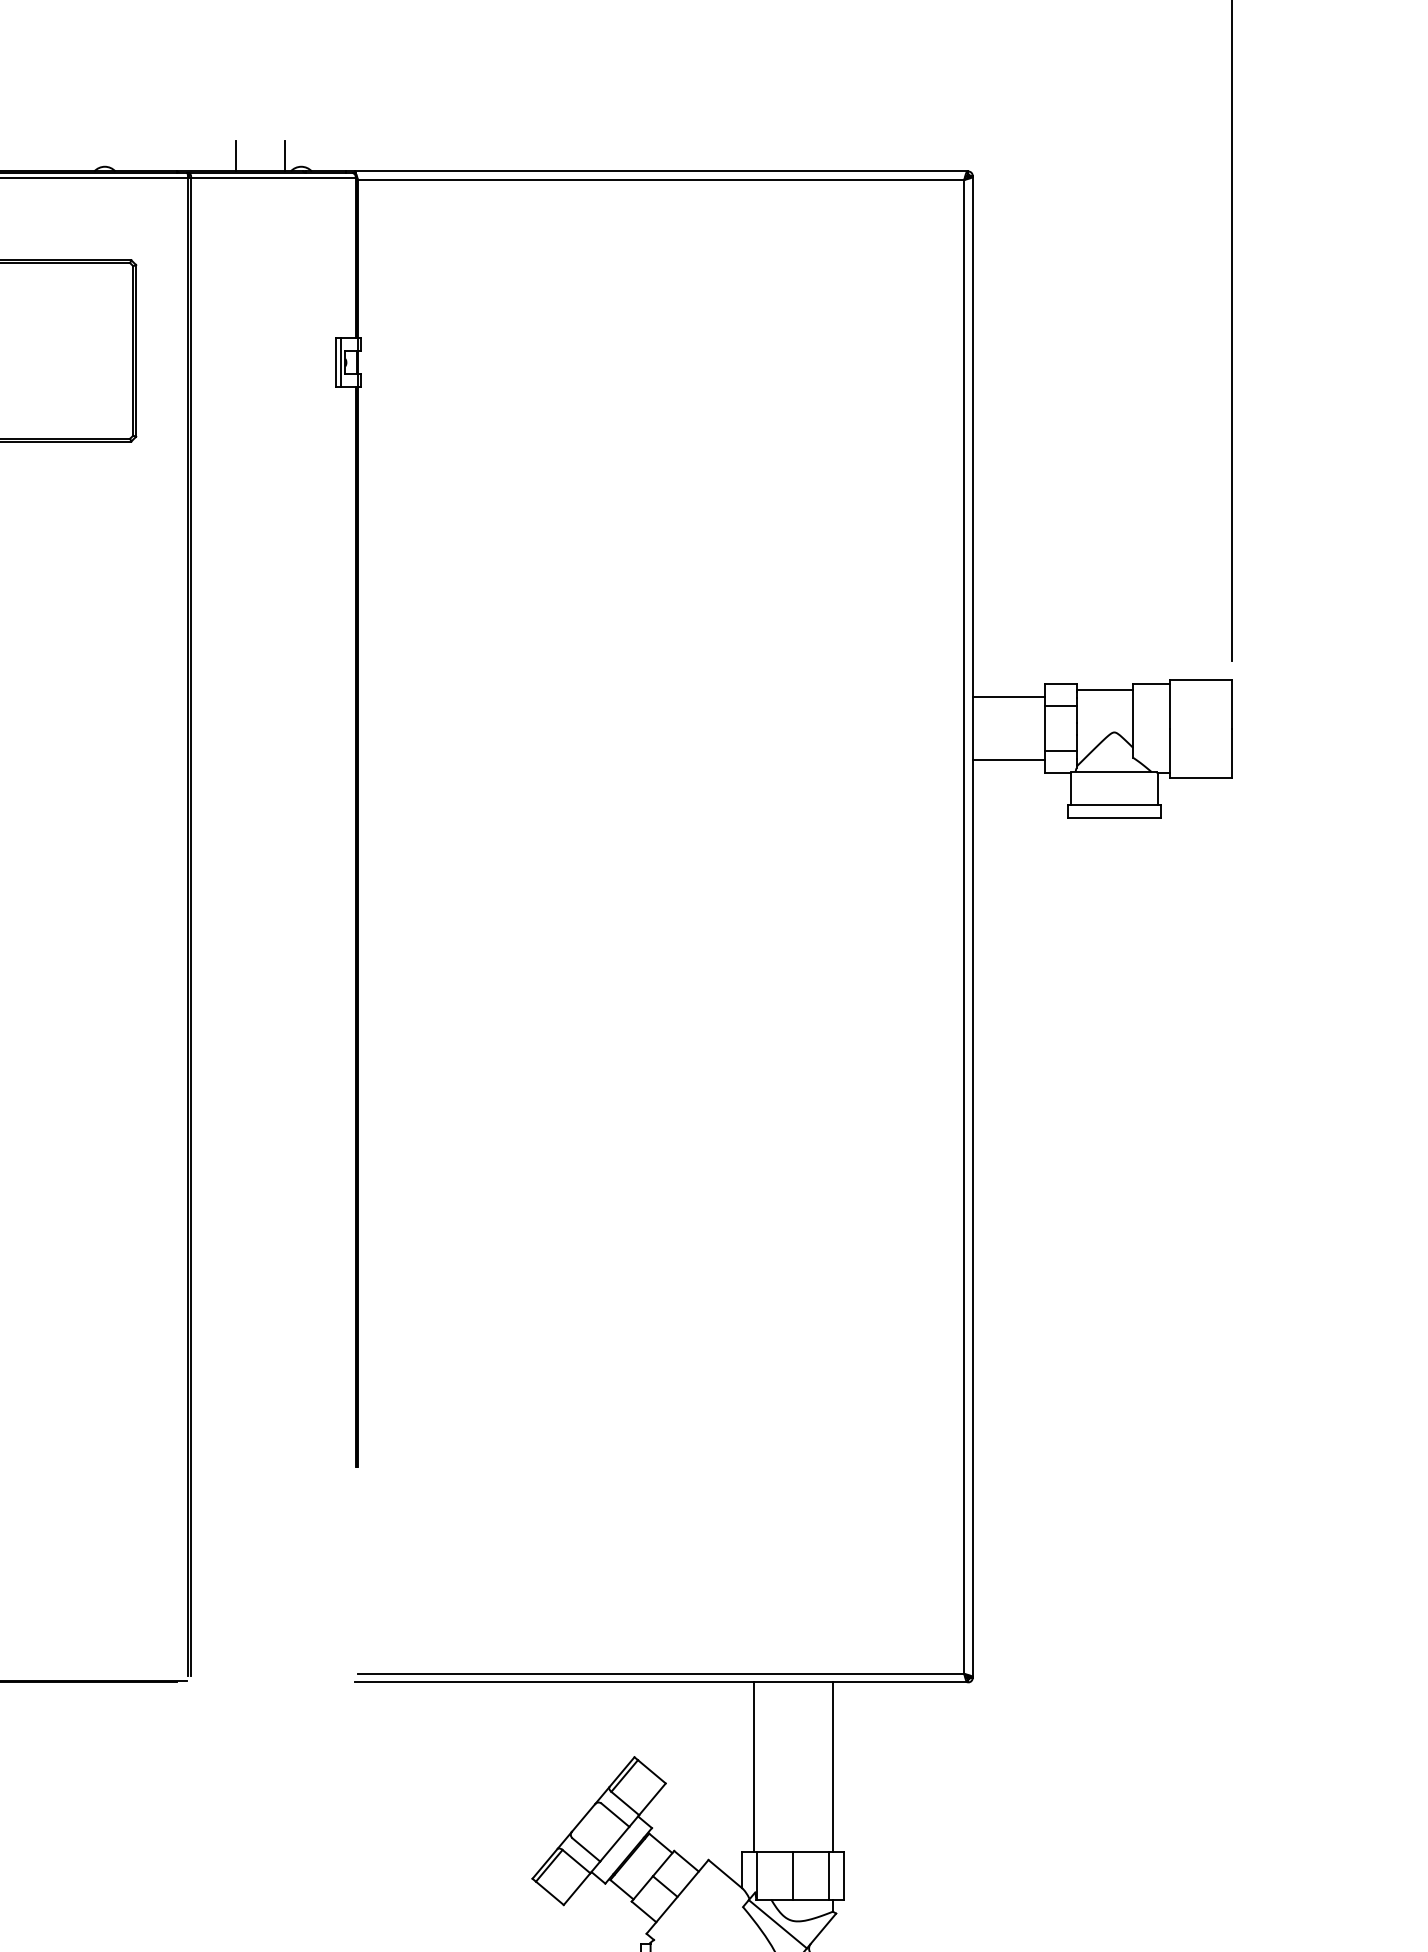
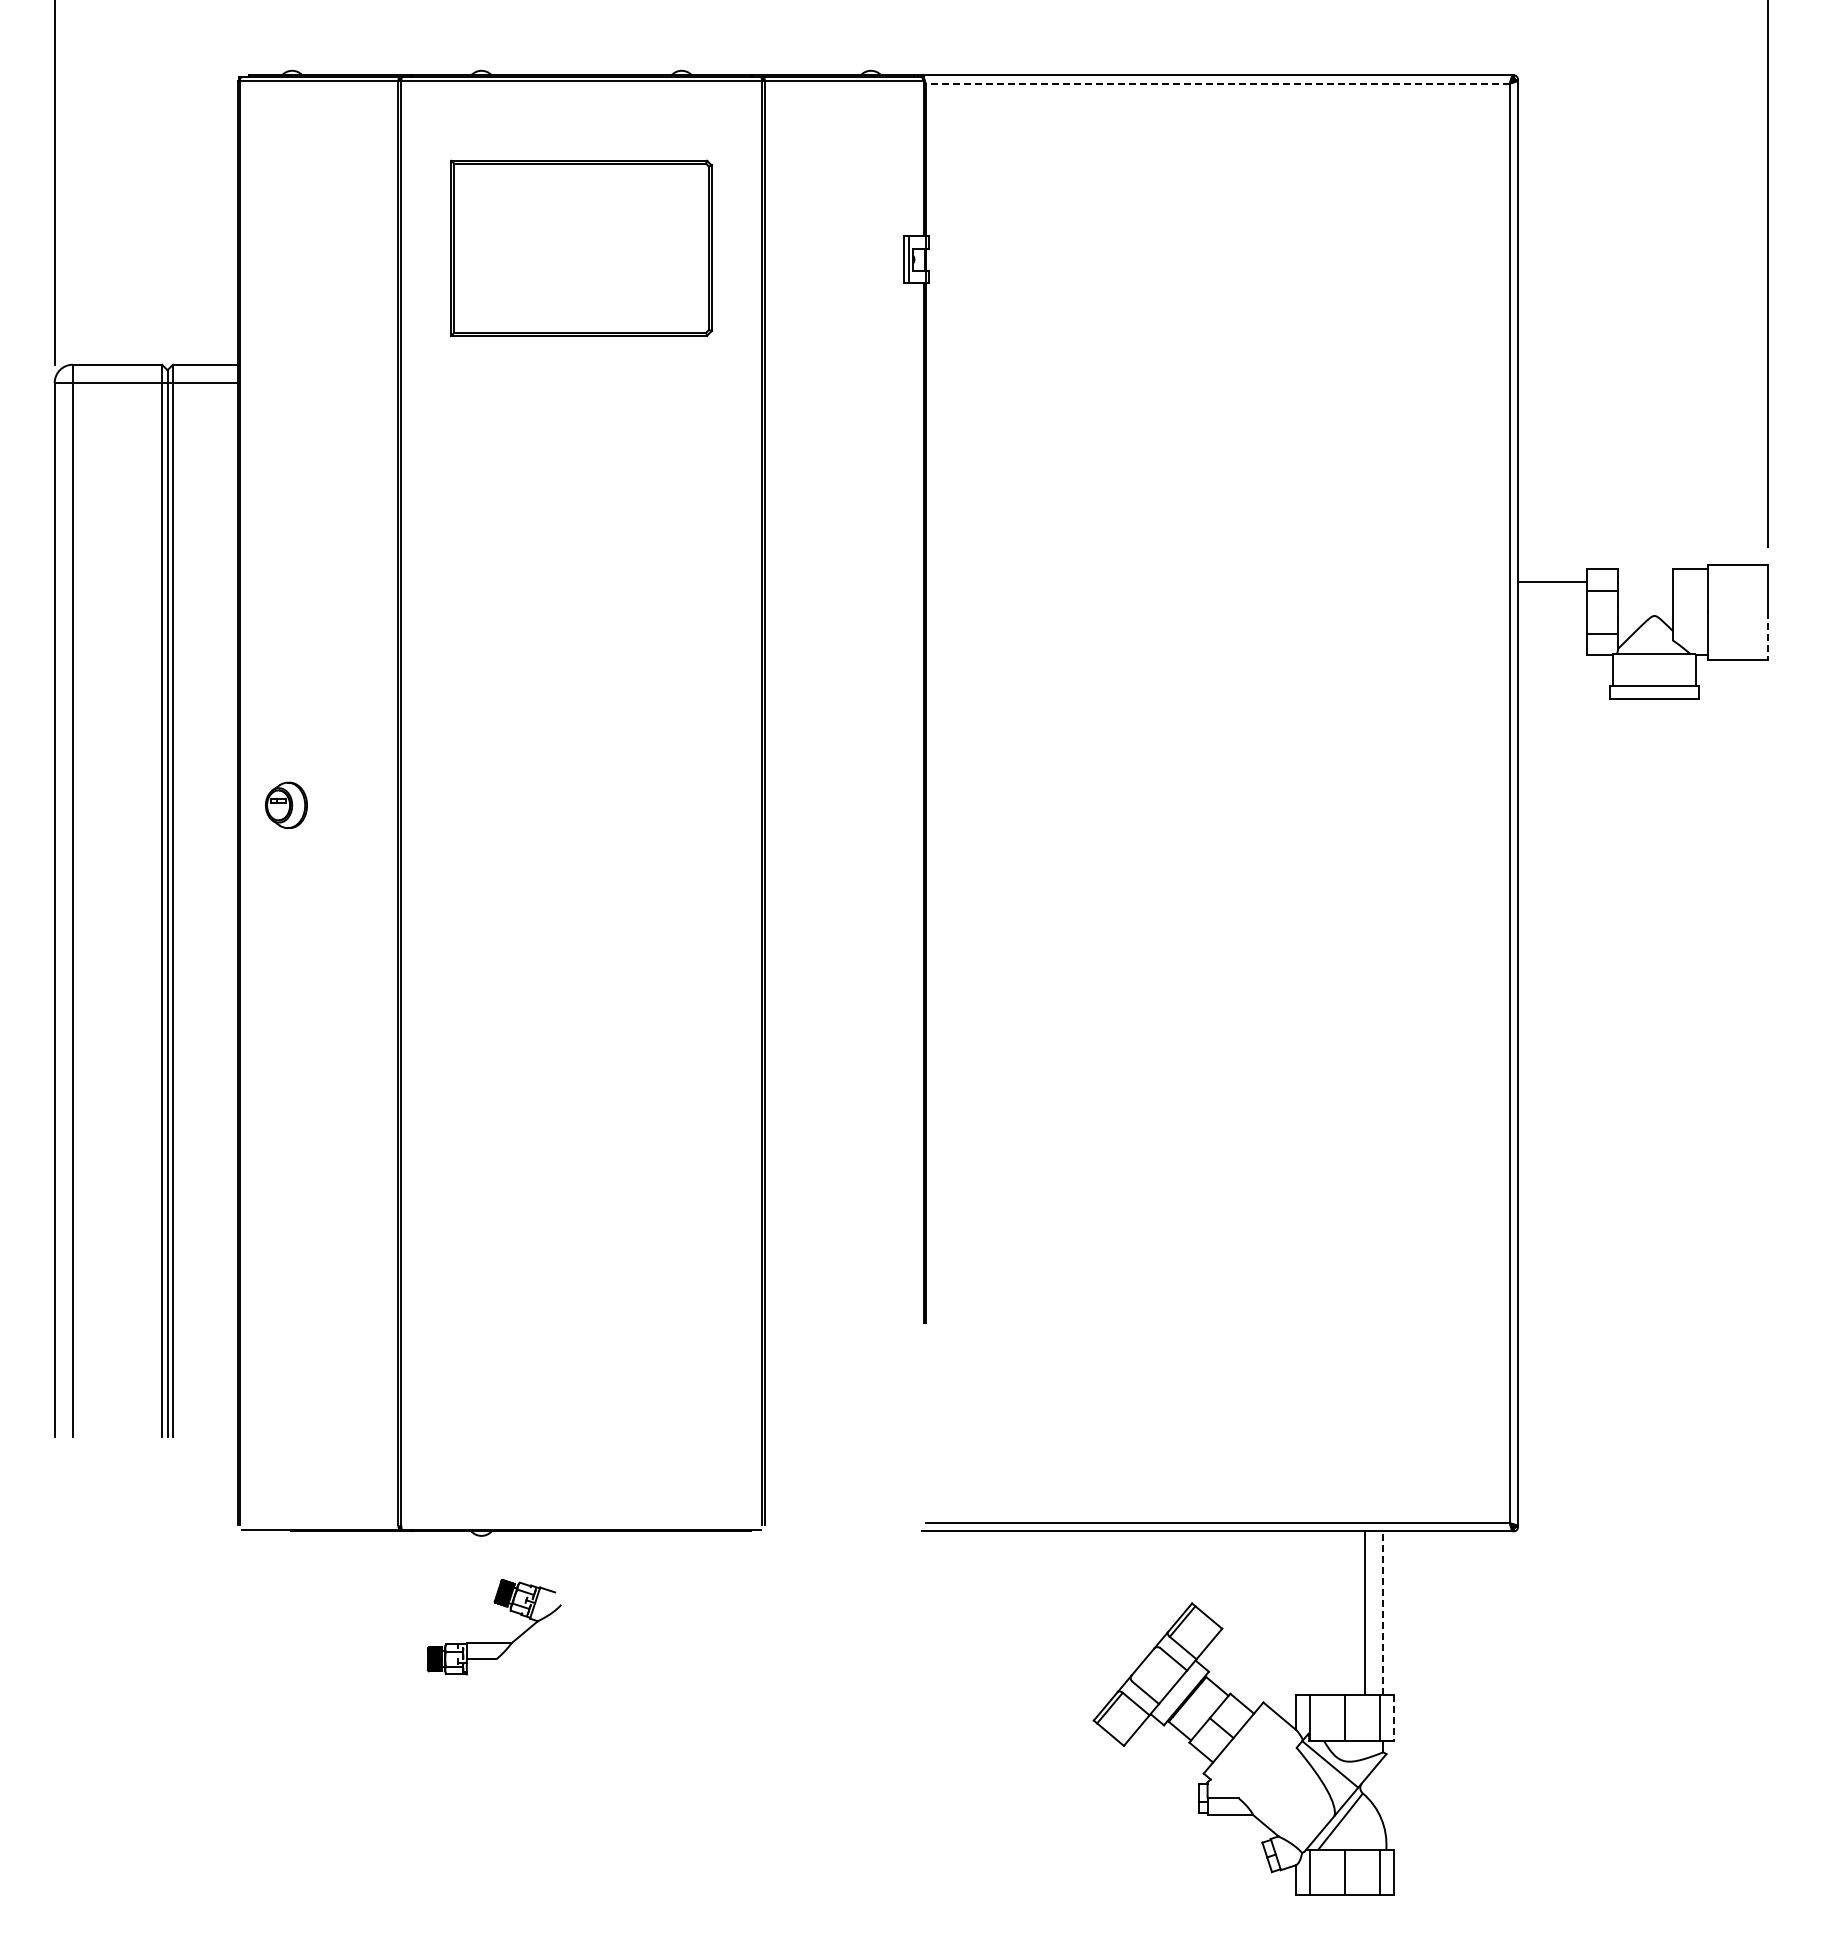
line: (236, 156) -> (808, 60), removed
line: (285, 156) -> (855, 60), removed
line: (660, 179) -> (1217, 83), solid -> dashed
line: (1105, 689) -> (1645, 574), removed
line: (1232, 752) -> (1768, 635), solid -> dashed
line: (1008, 760) -> (1552, 642), removed
line: (753, 1767) -> (1364, 1613), moved
line: (833, 1767) -> (1383, 1613), solid -> dashed
line: (844, 1875) -> (1394, 1717), solid -> dashed

